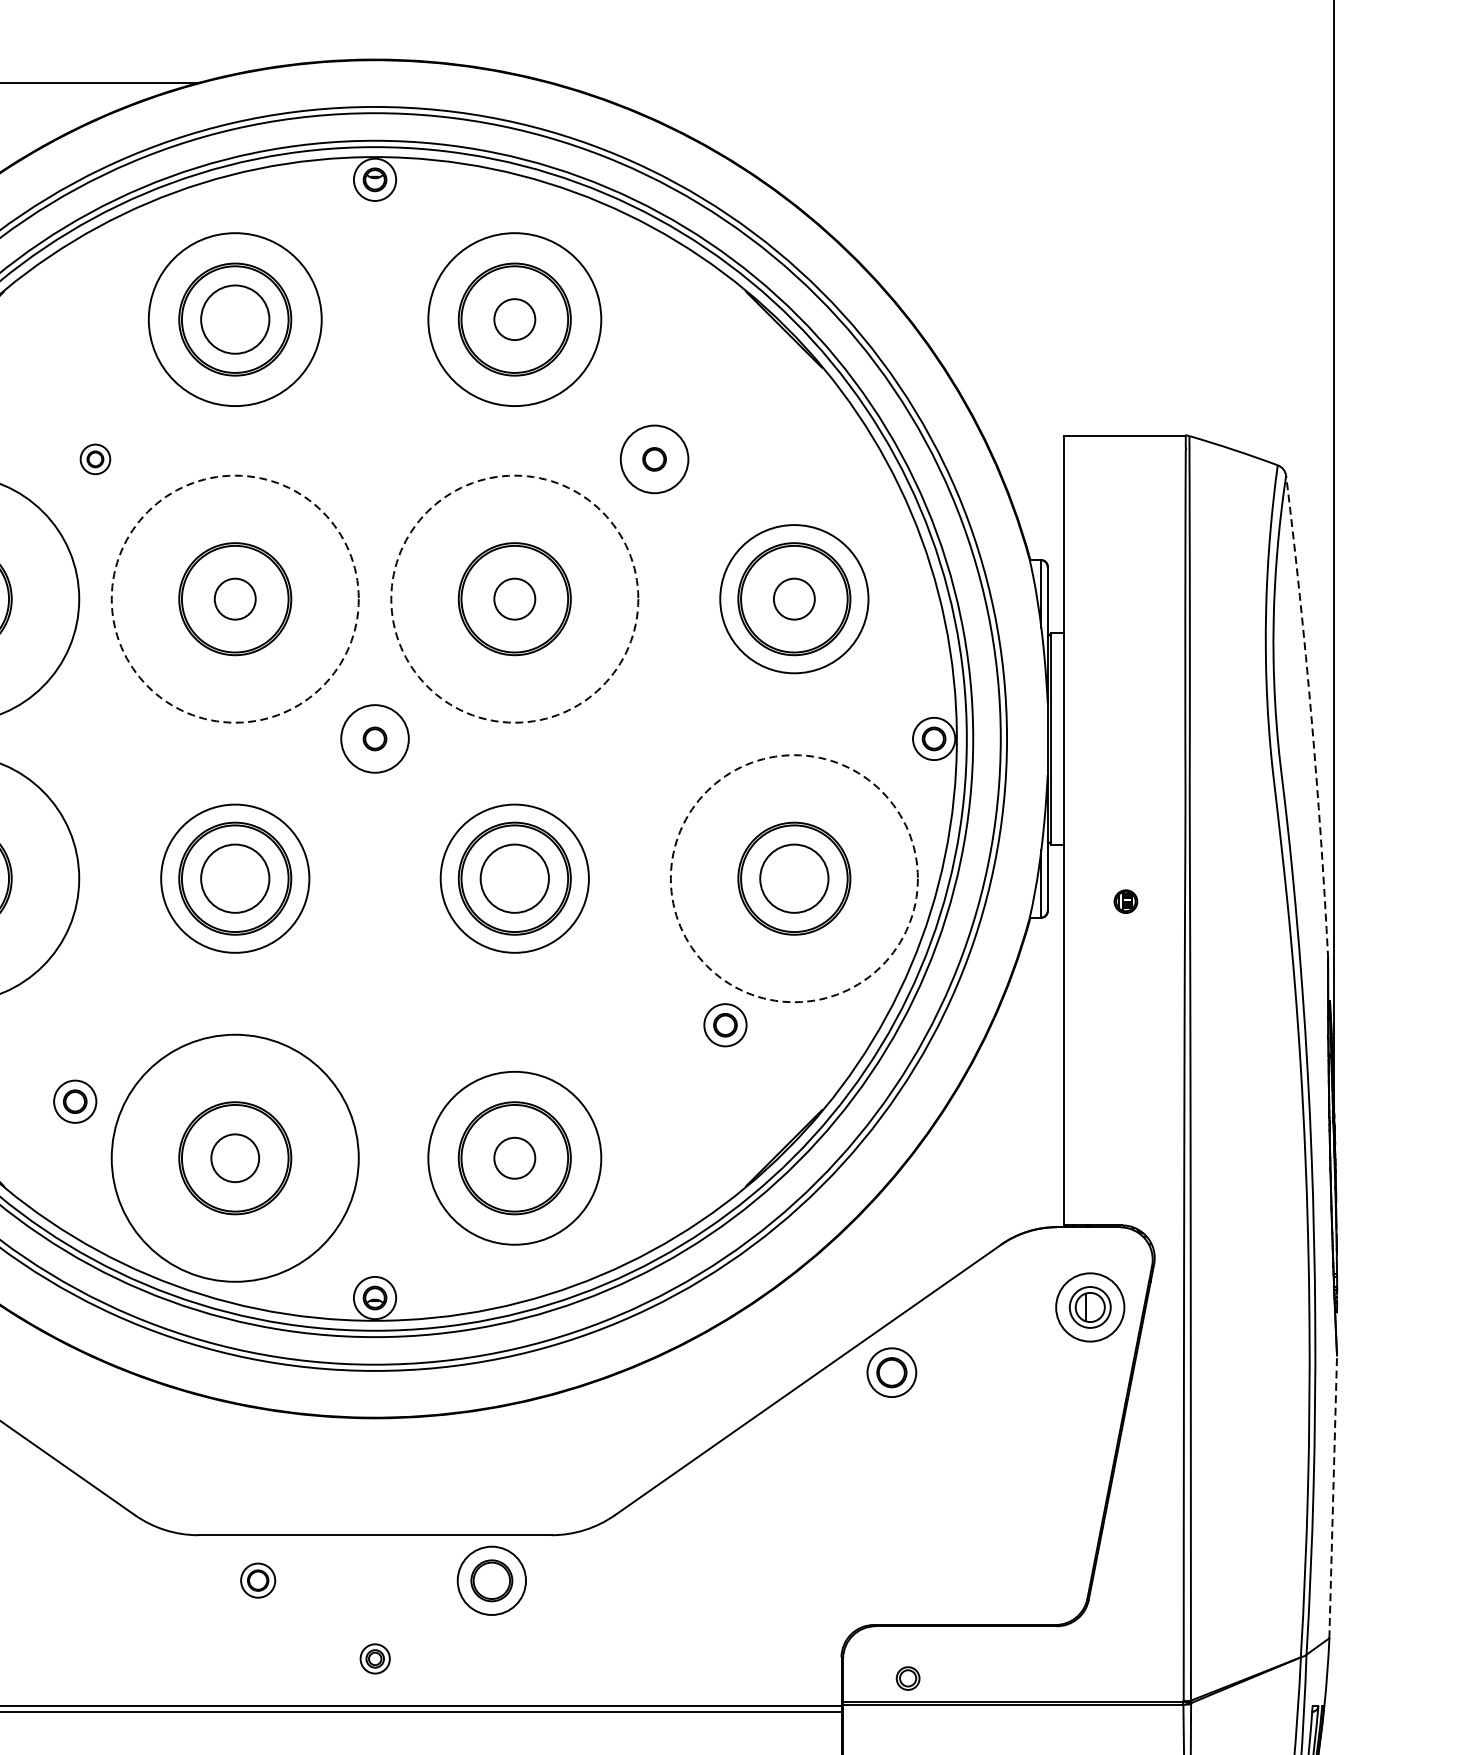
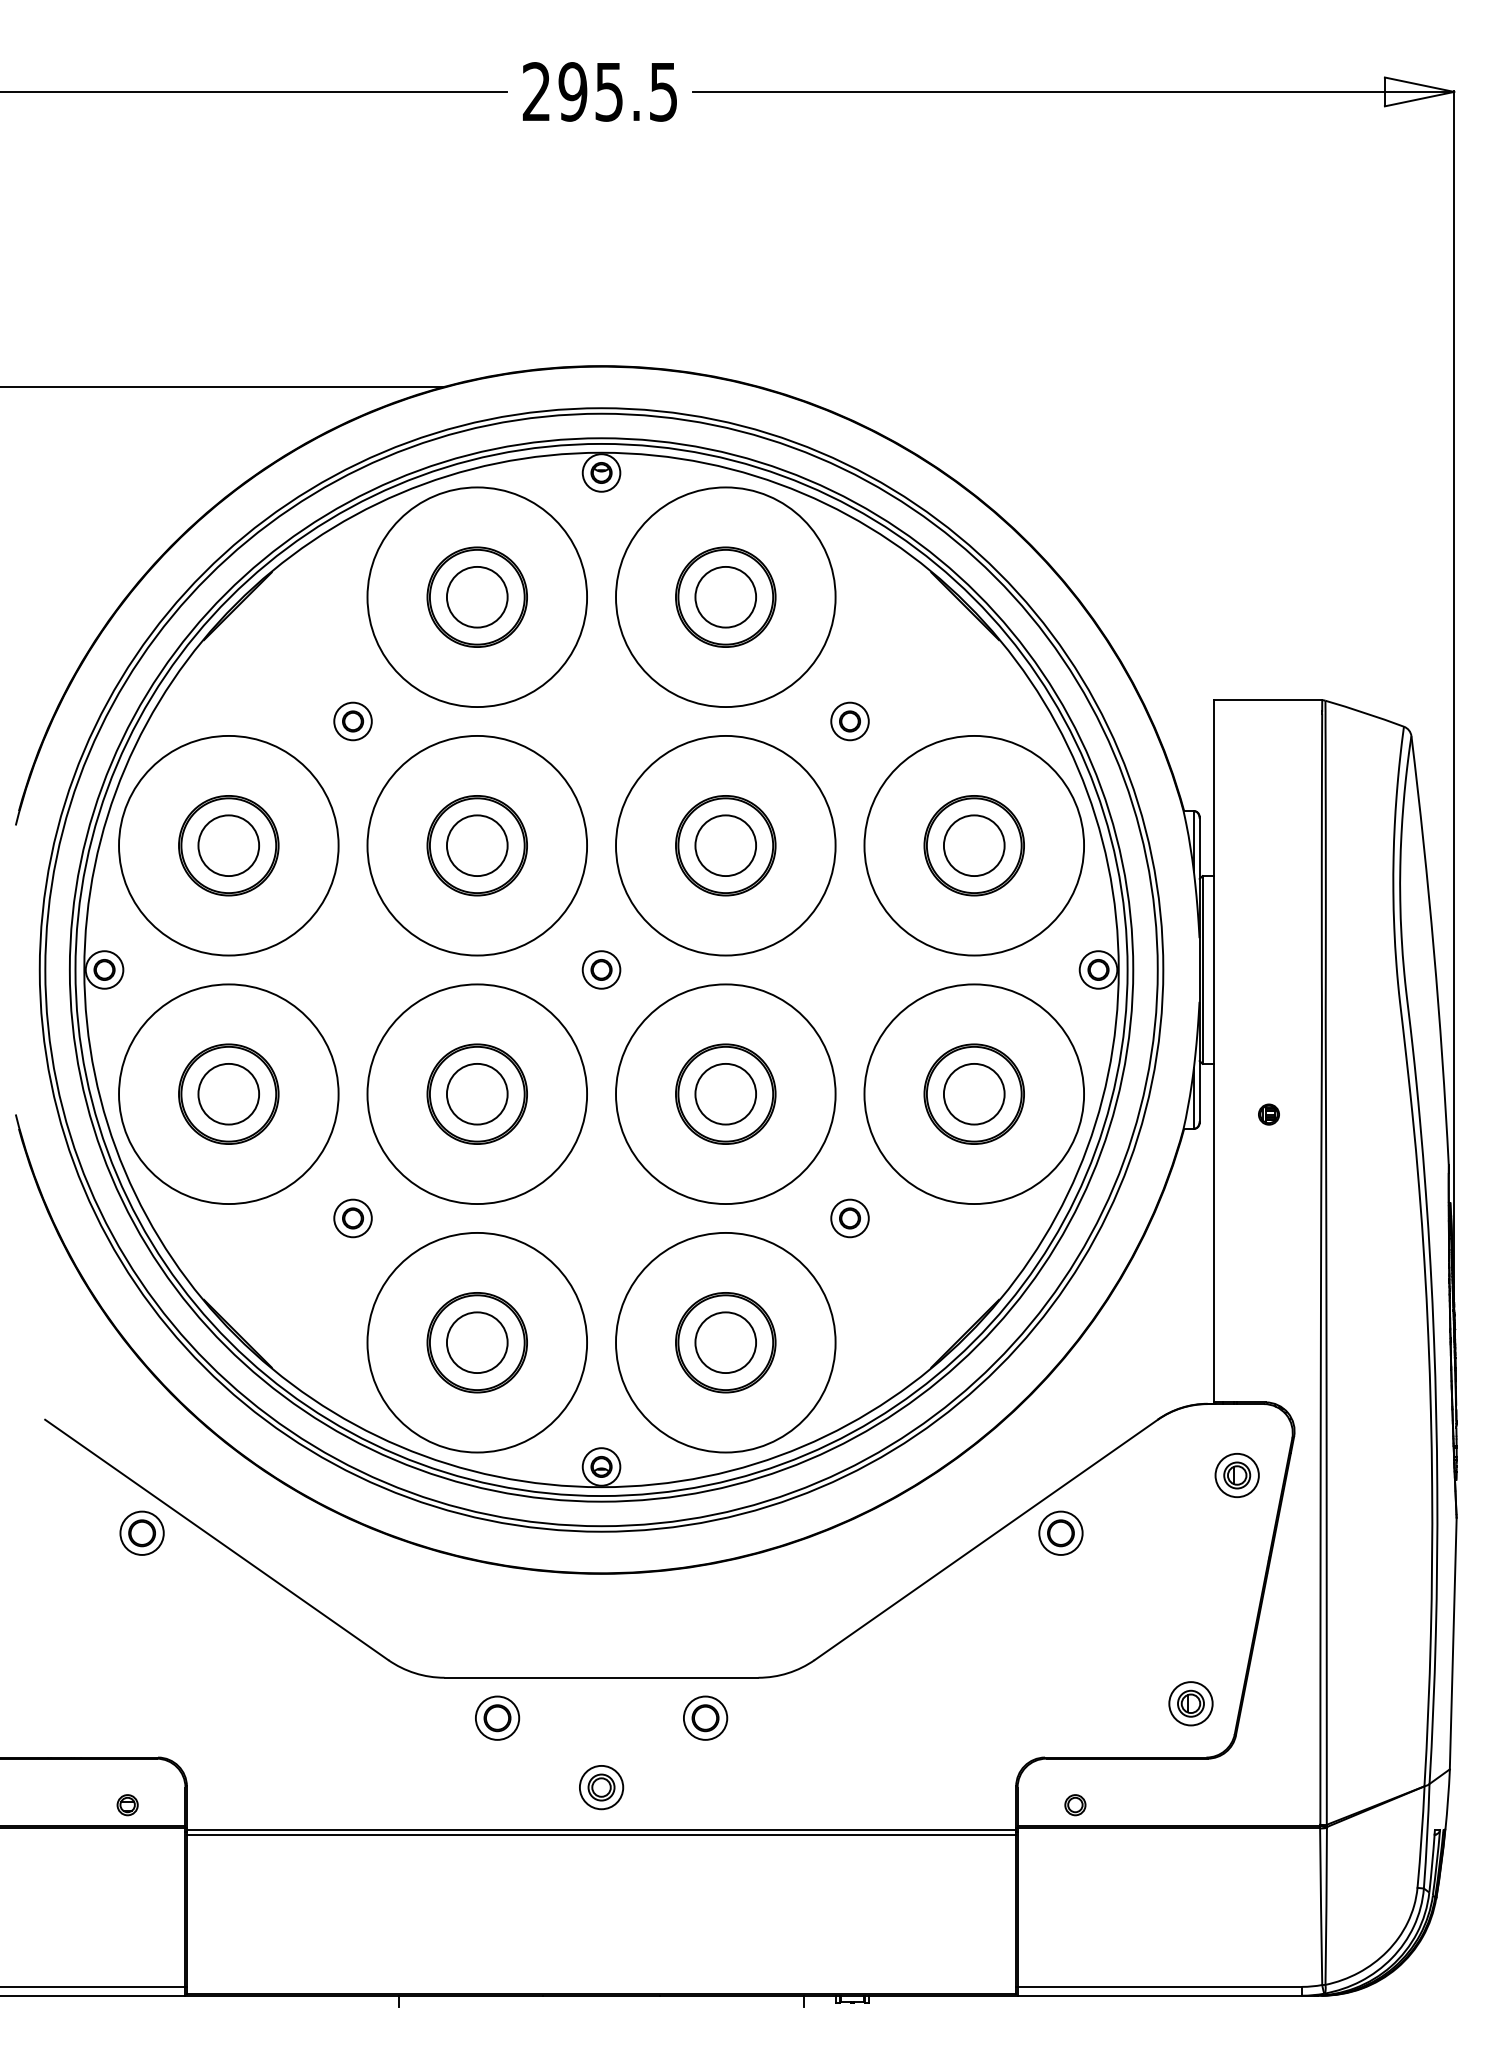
circle: (514, 318) -> (725, 596), size x1.67
circle: (235, 319) -> (477, 597), size x1.43
circle: (514, 319) -> (725, 597), size x1.43
part: (94, 459) -> (352, 721), size x1.43
circle: (653, 459) -> (849, 721), size x0.62
circle: (234, 598) -> (476, 845), size x1.67
circle: (235, 598) -> (477, 845), dashed -> solid
circle: (514, 598) -> (725, 845), dashed -> solid
circle: (514, 598) -> (725, 845), size x1.67
circle: (793, 598) -> (973, 845), size x1.67
circle: (794, 598) -> (974, 845), size x1.67
arc: (1310, 717) -> (1433, 950), dashed -> solid
circle: (374, 738) -> (601, 969), size x0.62
circle: (235, 879) -> (477, 1094), size x1.67
circle: (514, 879) -> (725, 1094), size x1.67
circle: (794, 879) -> (974, 1094), dashed -> solid
part: (724, 1025) -> (849, 1218), moved
part: (74, 1101) -> (352, 1218), moved
circle: (234, 1158) -> (476, 1342), size x1.43
circle: (514, 1158) -> (725, 1342), size x1.43
circle: (514, 1158) -> (725, 1342), size x1.67
part: (1089, 1307) -> (1236, 1475), size x0.71
line: (1333, 1496) -> (1453, 1643), dashed -> solid
part: (1037, 1564) -> (1190, 1703), added
part: (257, 1579) -> (497, 1717), size x1.43
part: (491, 1579) -> (705, 1717), size x0.71
part: (374, 1658) -> (601, 1787), size x1.67

